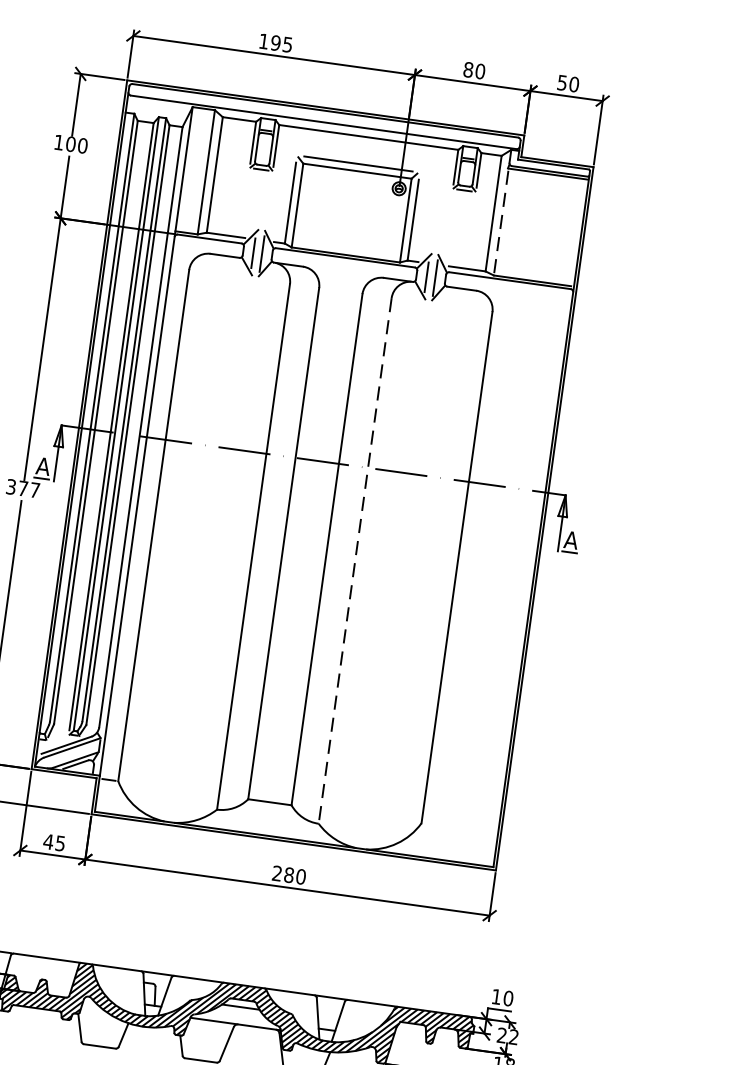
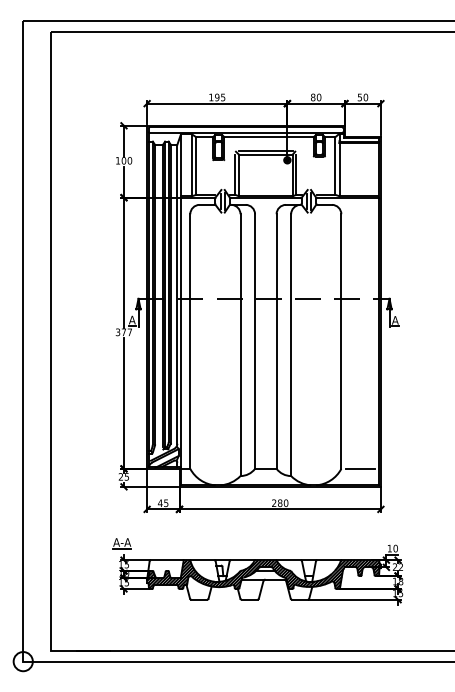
line: (501, 221) -> (339, 169), dashed -> solid
line: (355, 561) -> (291, 345), dashed -> solid
line: (458, 827) -> (359, 468), added

